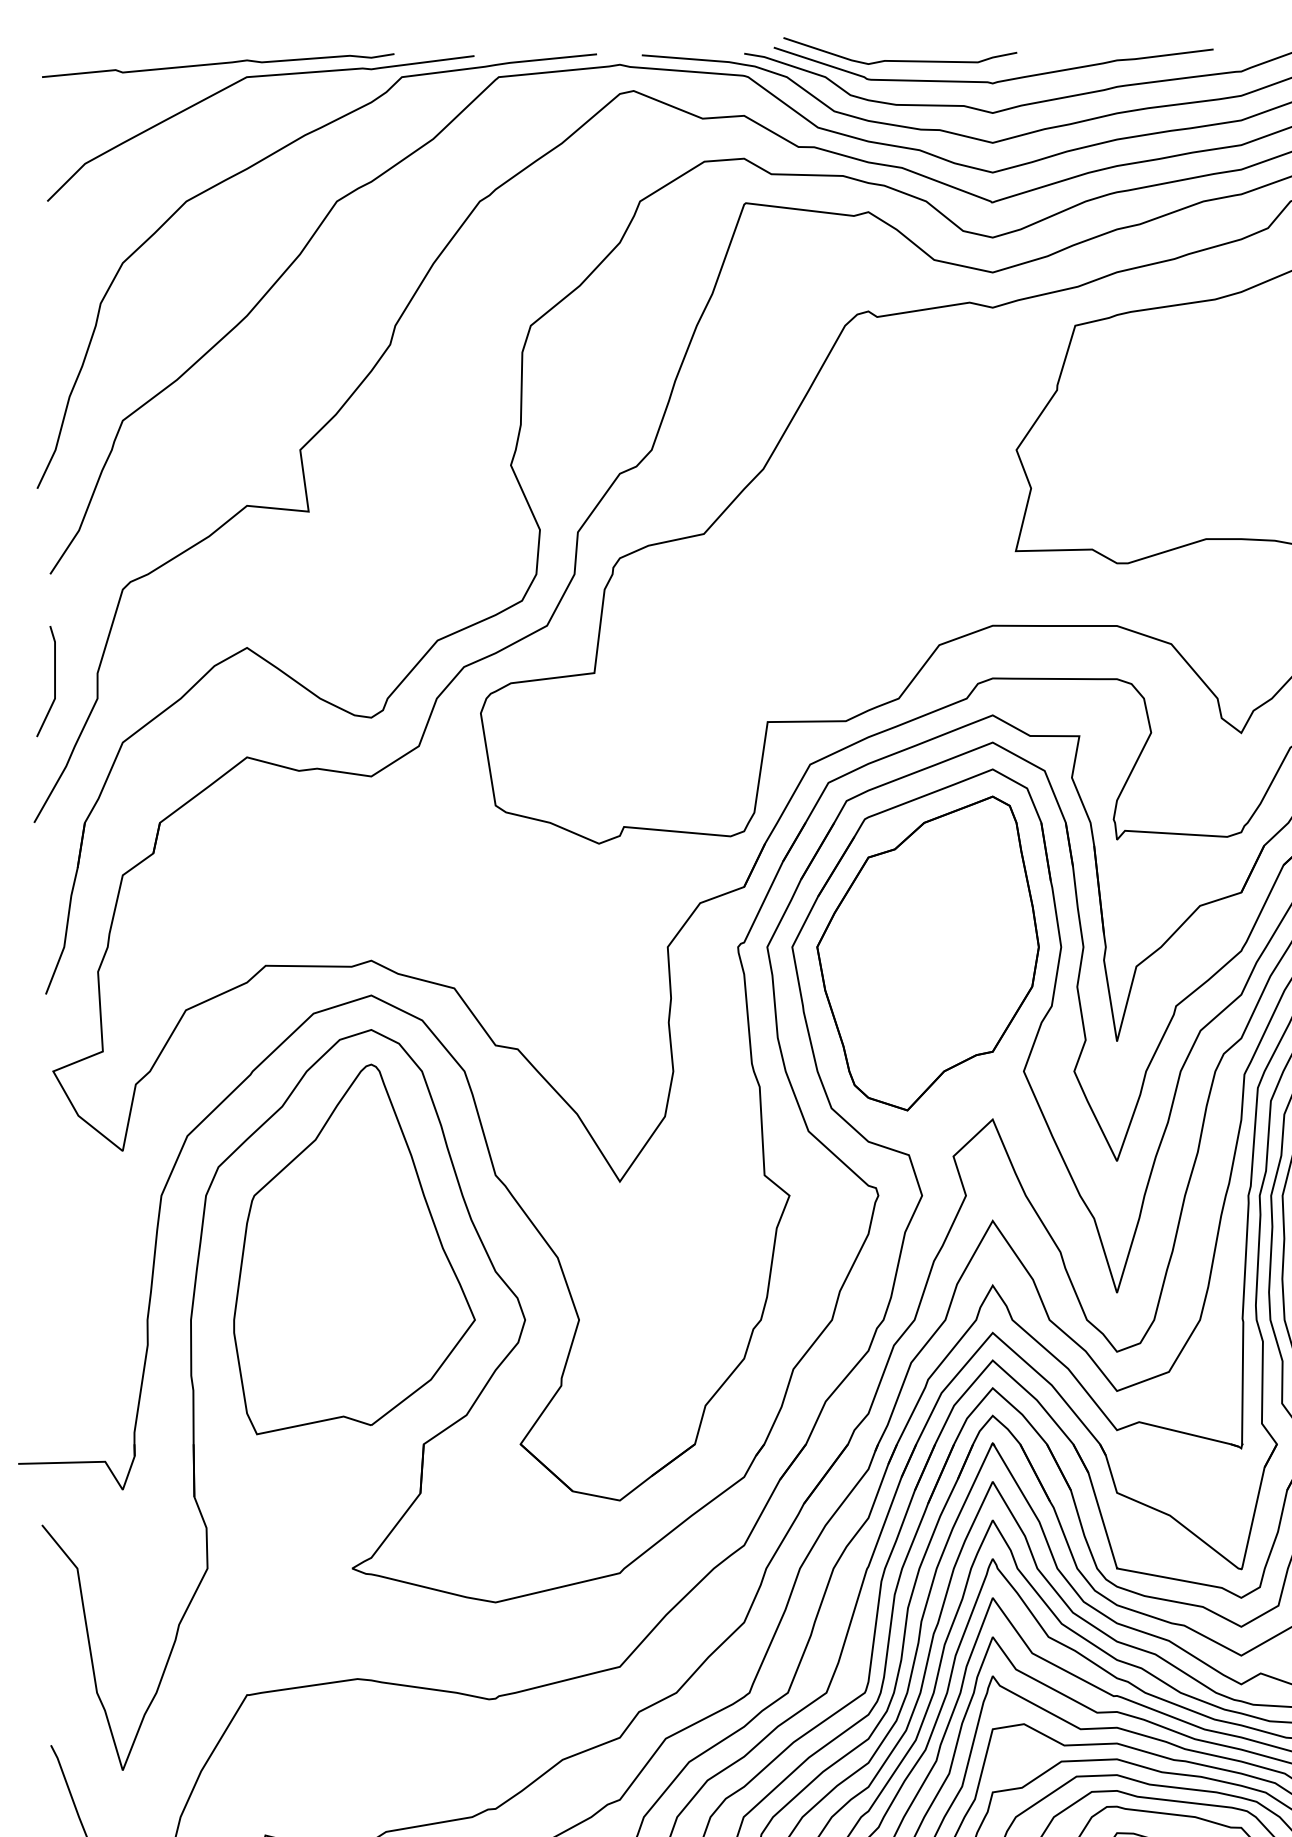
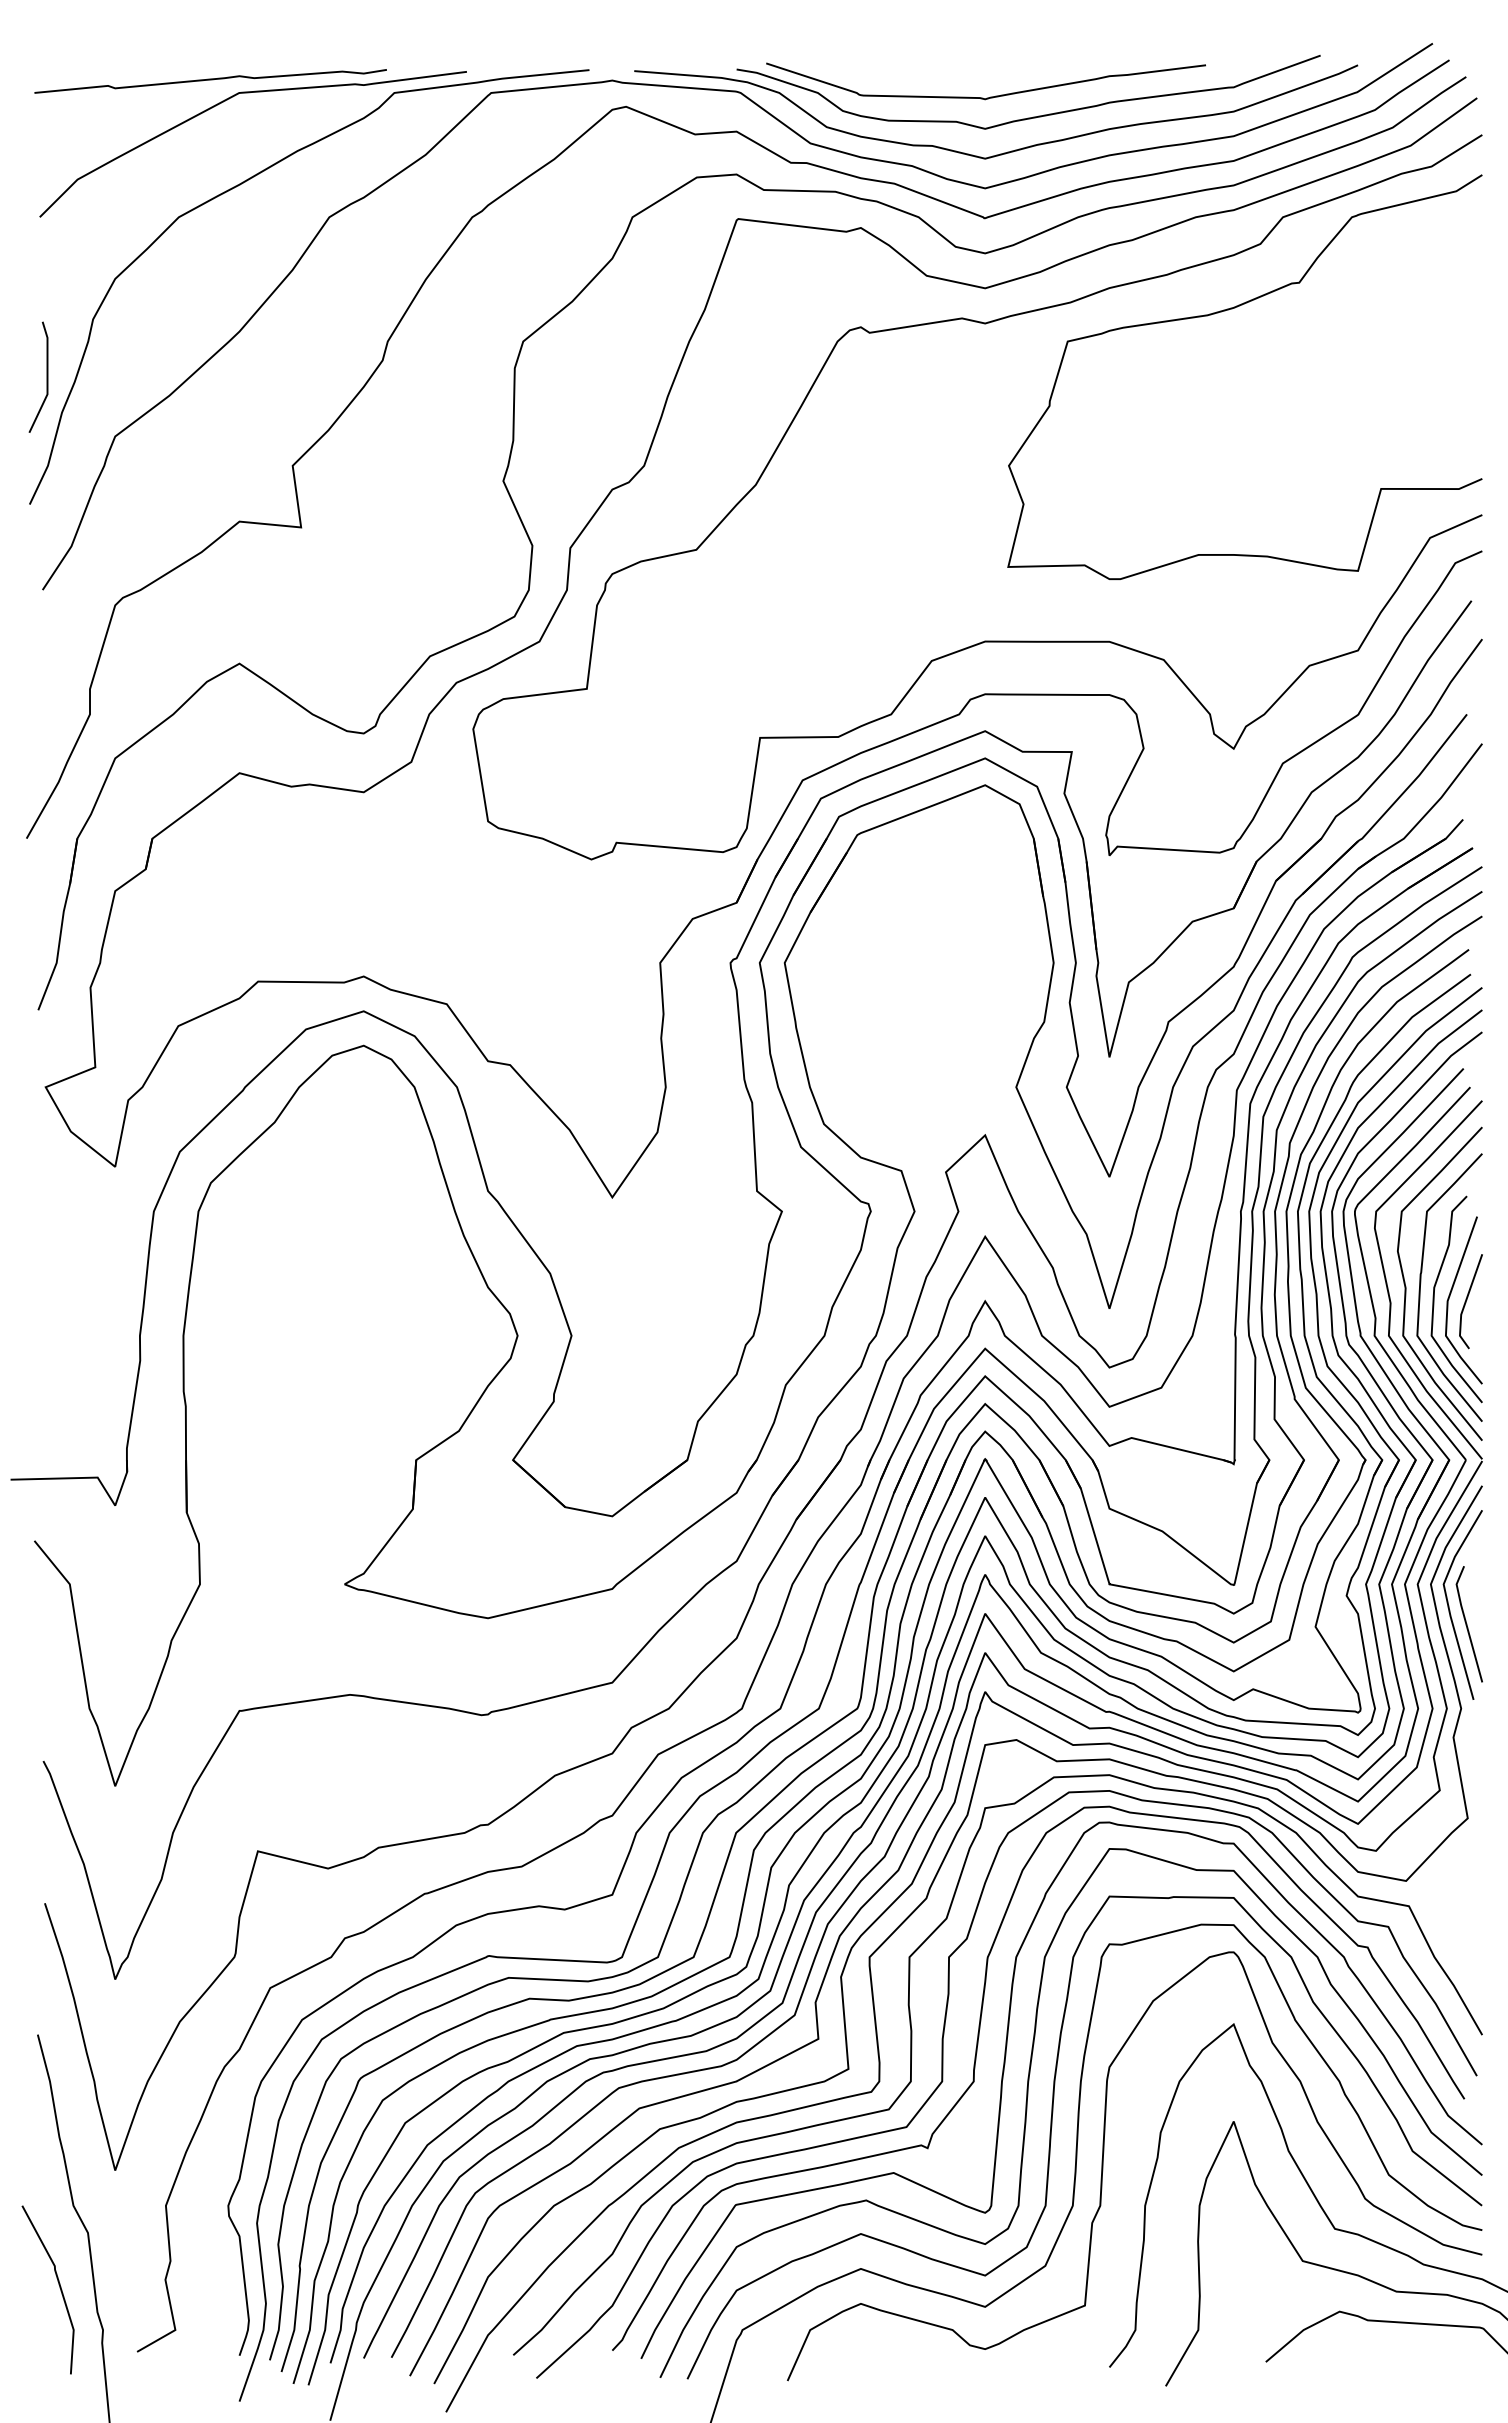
curve: (900, 60) -> (892, 76), removed
line: (54, 680) -> (46, 376), moved
part: (928, 953) -> (920, 969), removed
part: (354, 1248) -> (346, 1264), removed

